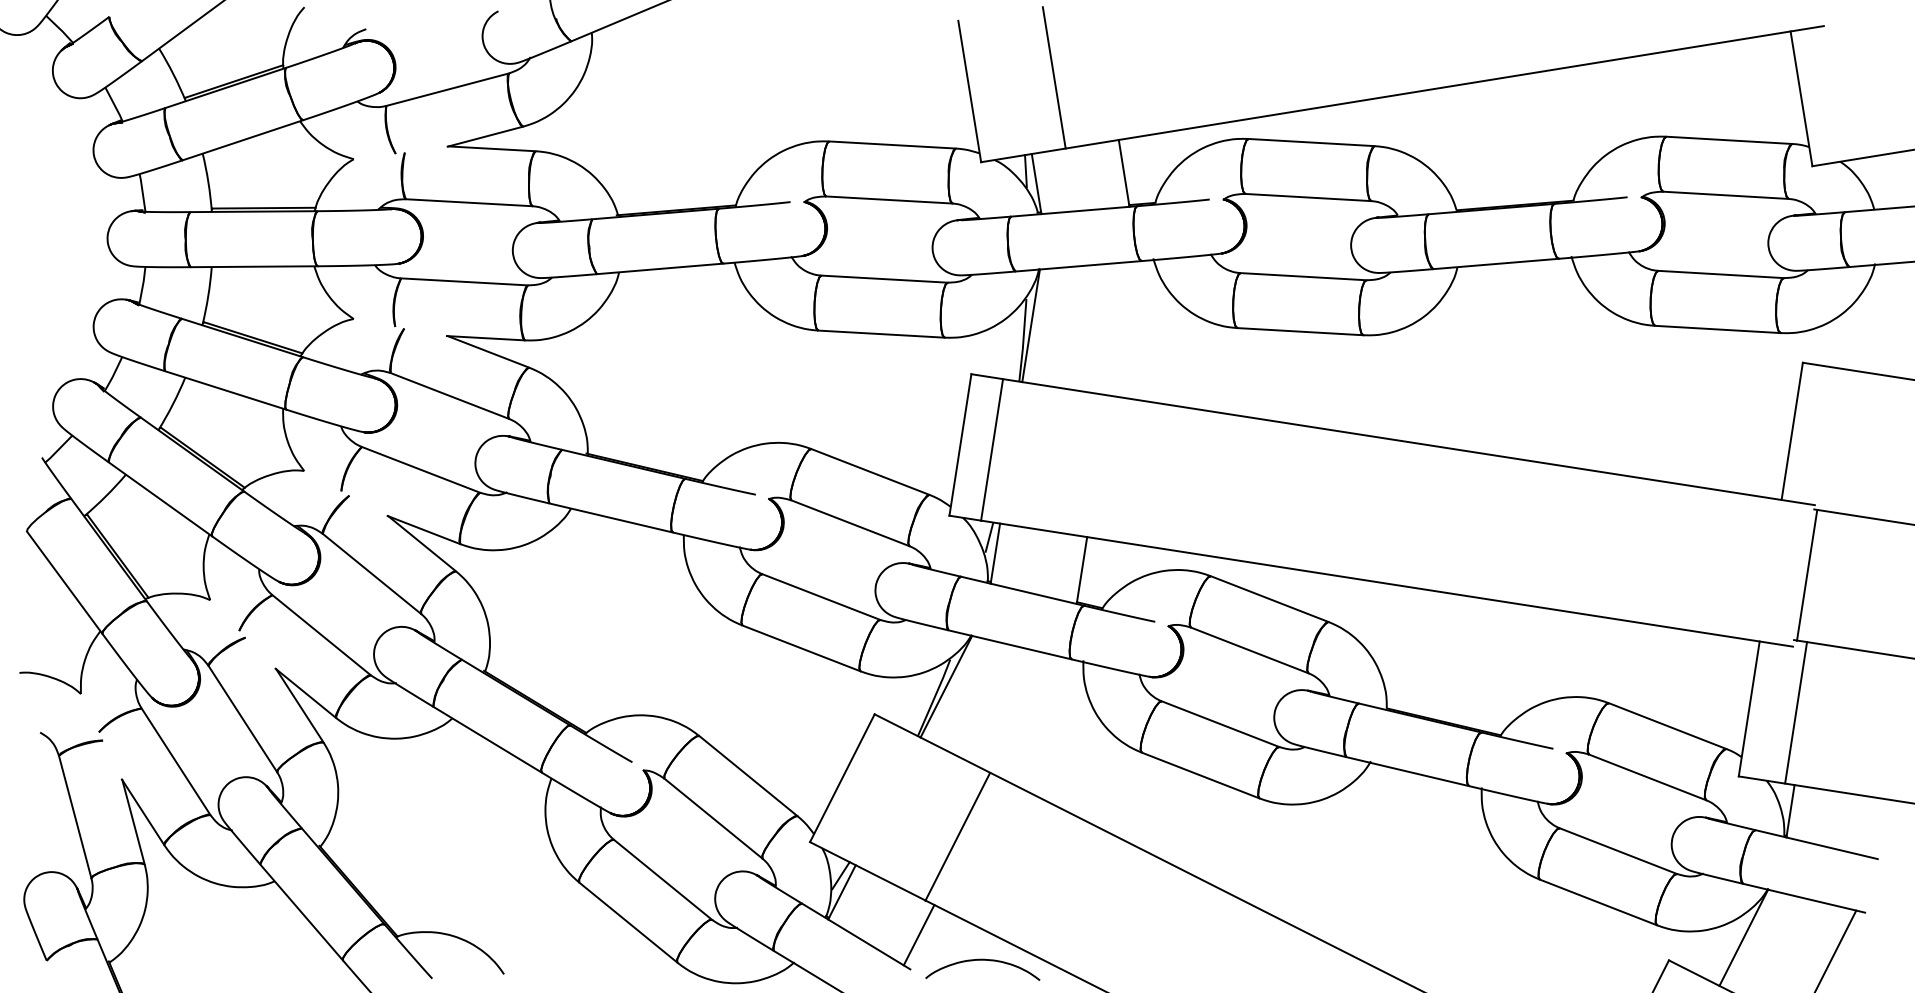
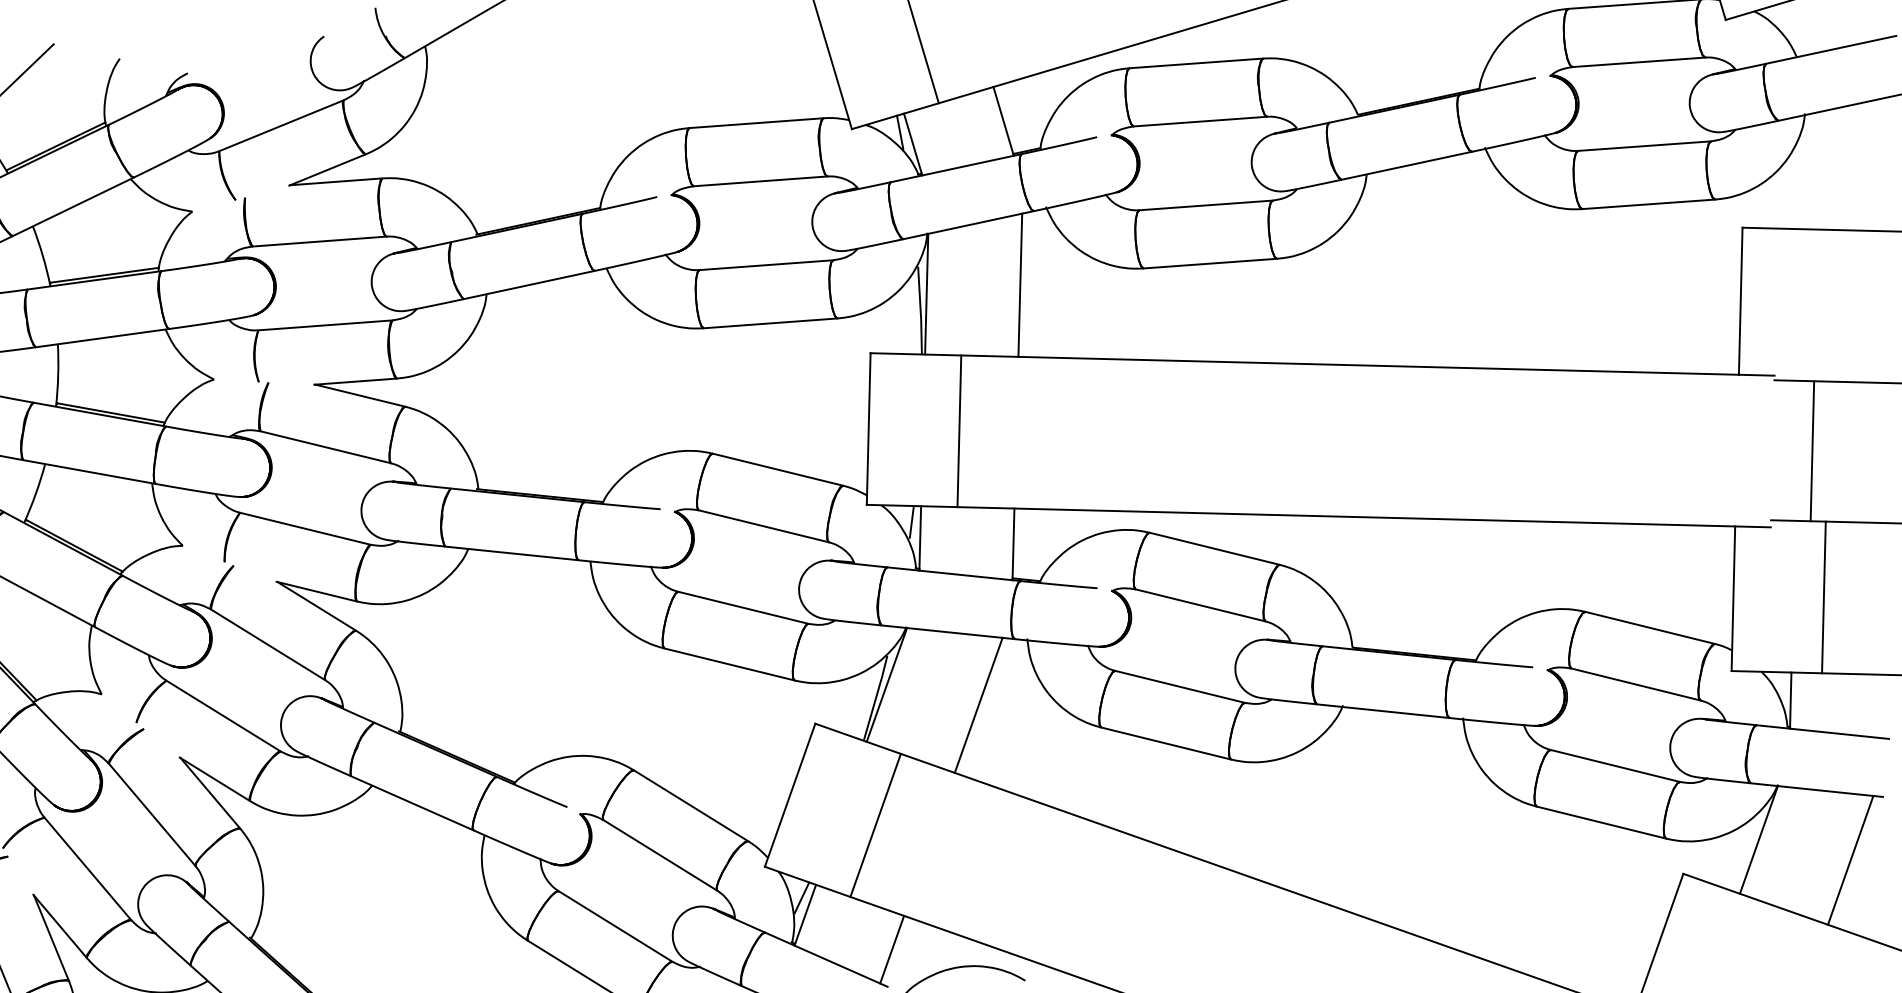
line: (1119, 328) -> (1019, 284), added
line: (992, 449) -> (959, 430), moved
line: (1806, 575) -> (1811, 451), moved
line: (1796, 712) -> (1824, 597), moved
line: (1029, 716) -> (978, 704), added
line: (957, 836) -> (875, 825), moved

